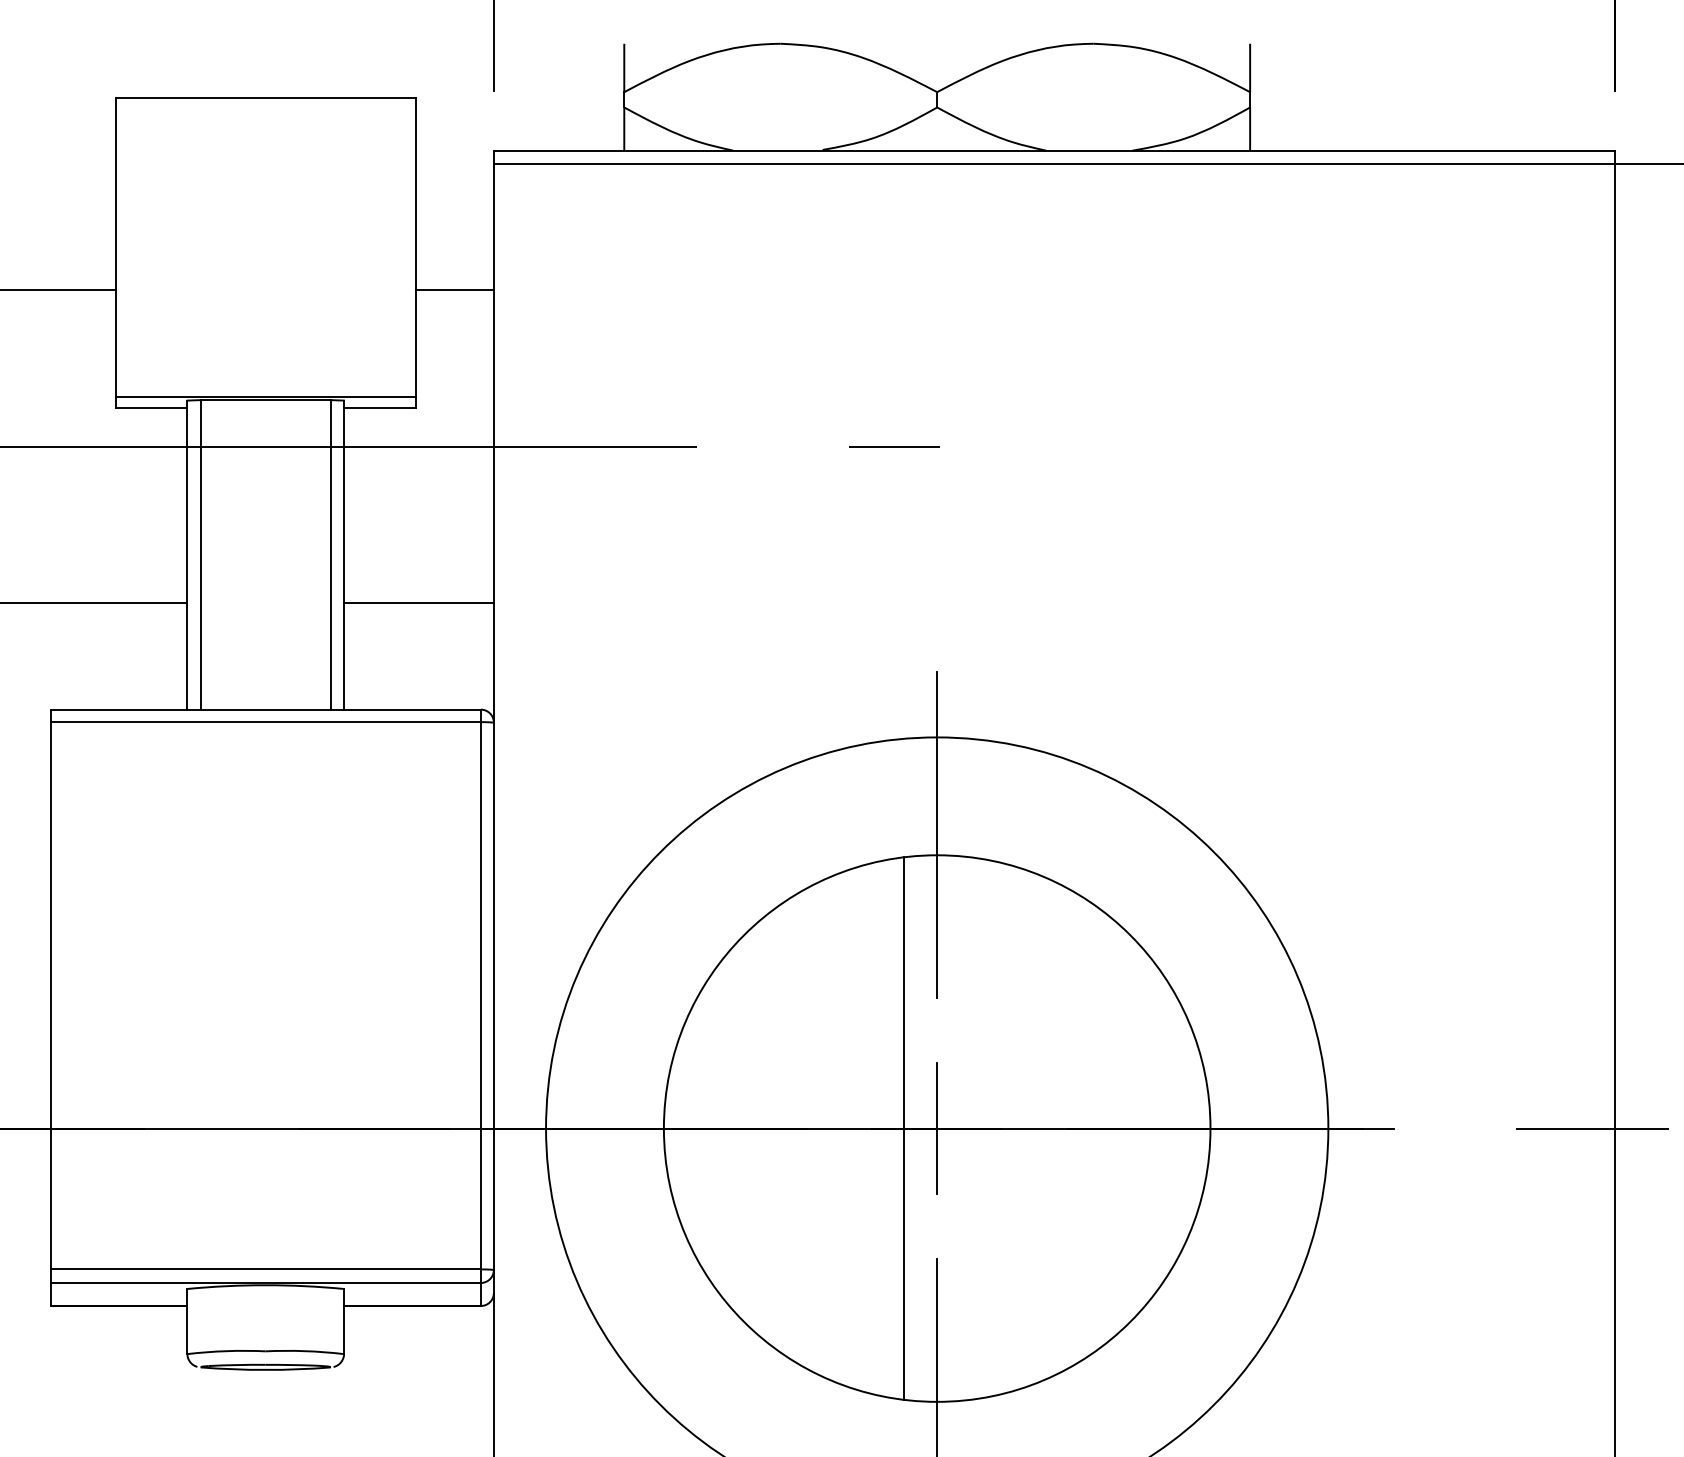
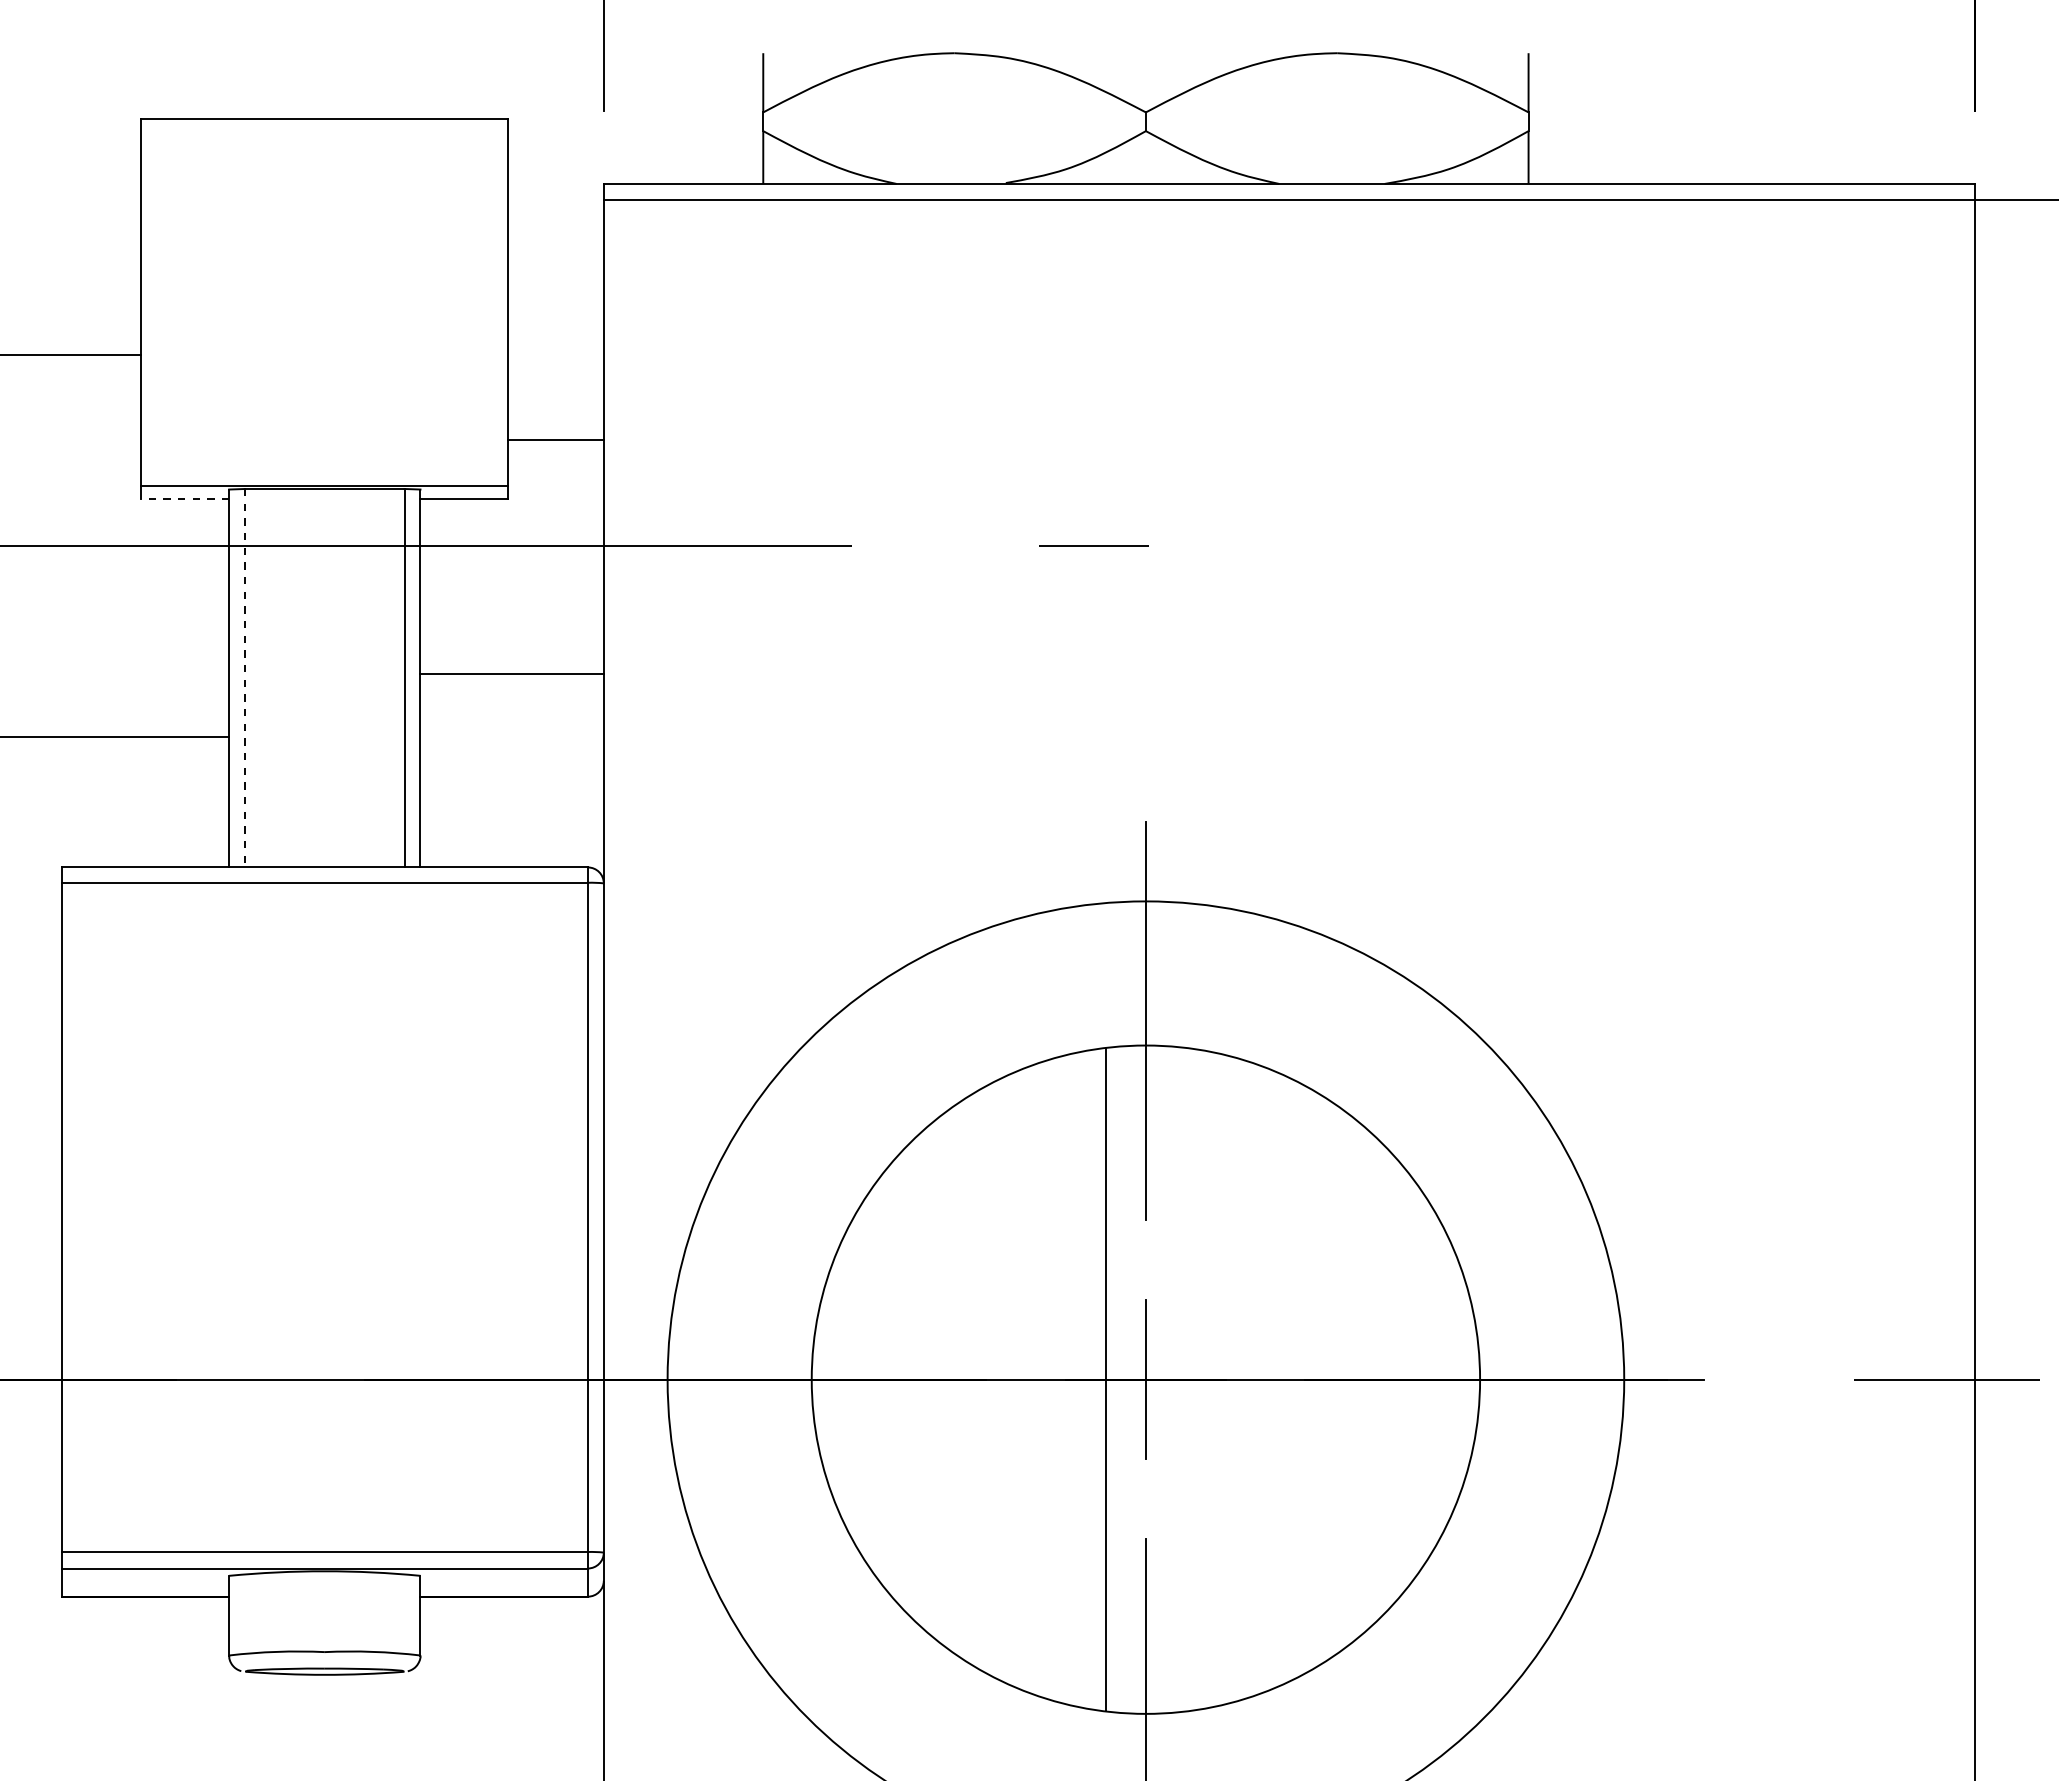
line: (454, 290) -> (555, 439), moved
line: (151, 408) -> (185, 499), solid -> dashed
line: (200, 555) -> (245, 678), solid -> dashed
line: (418, 603) -> (511, 674), moved

